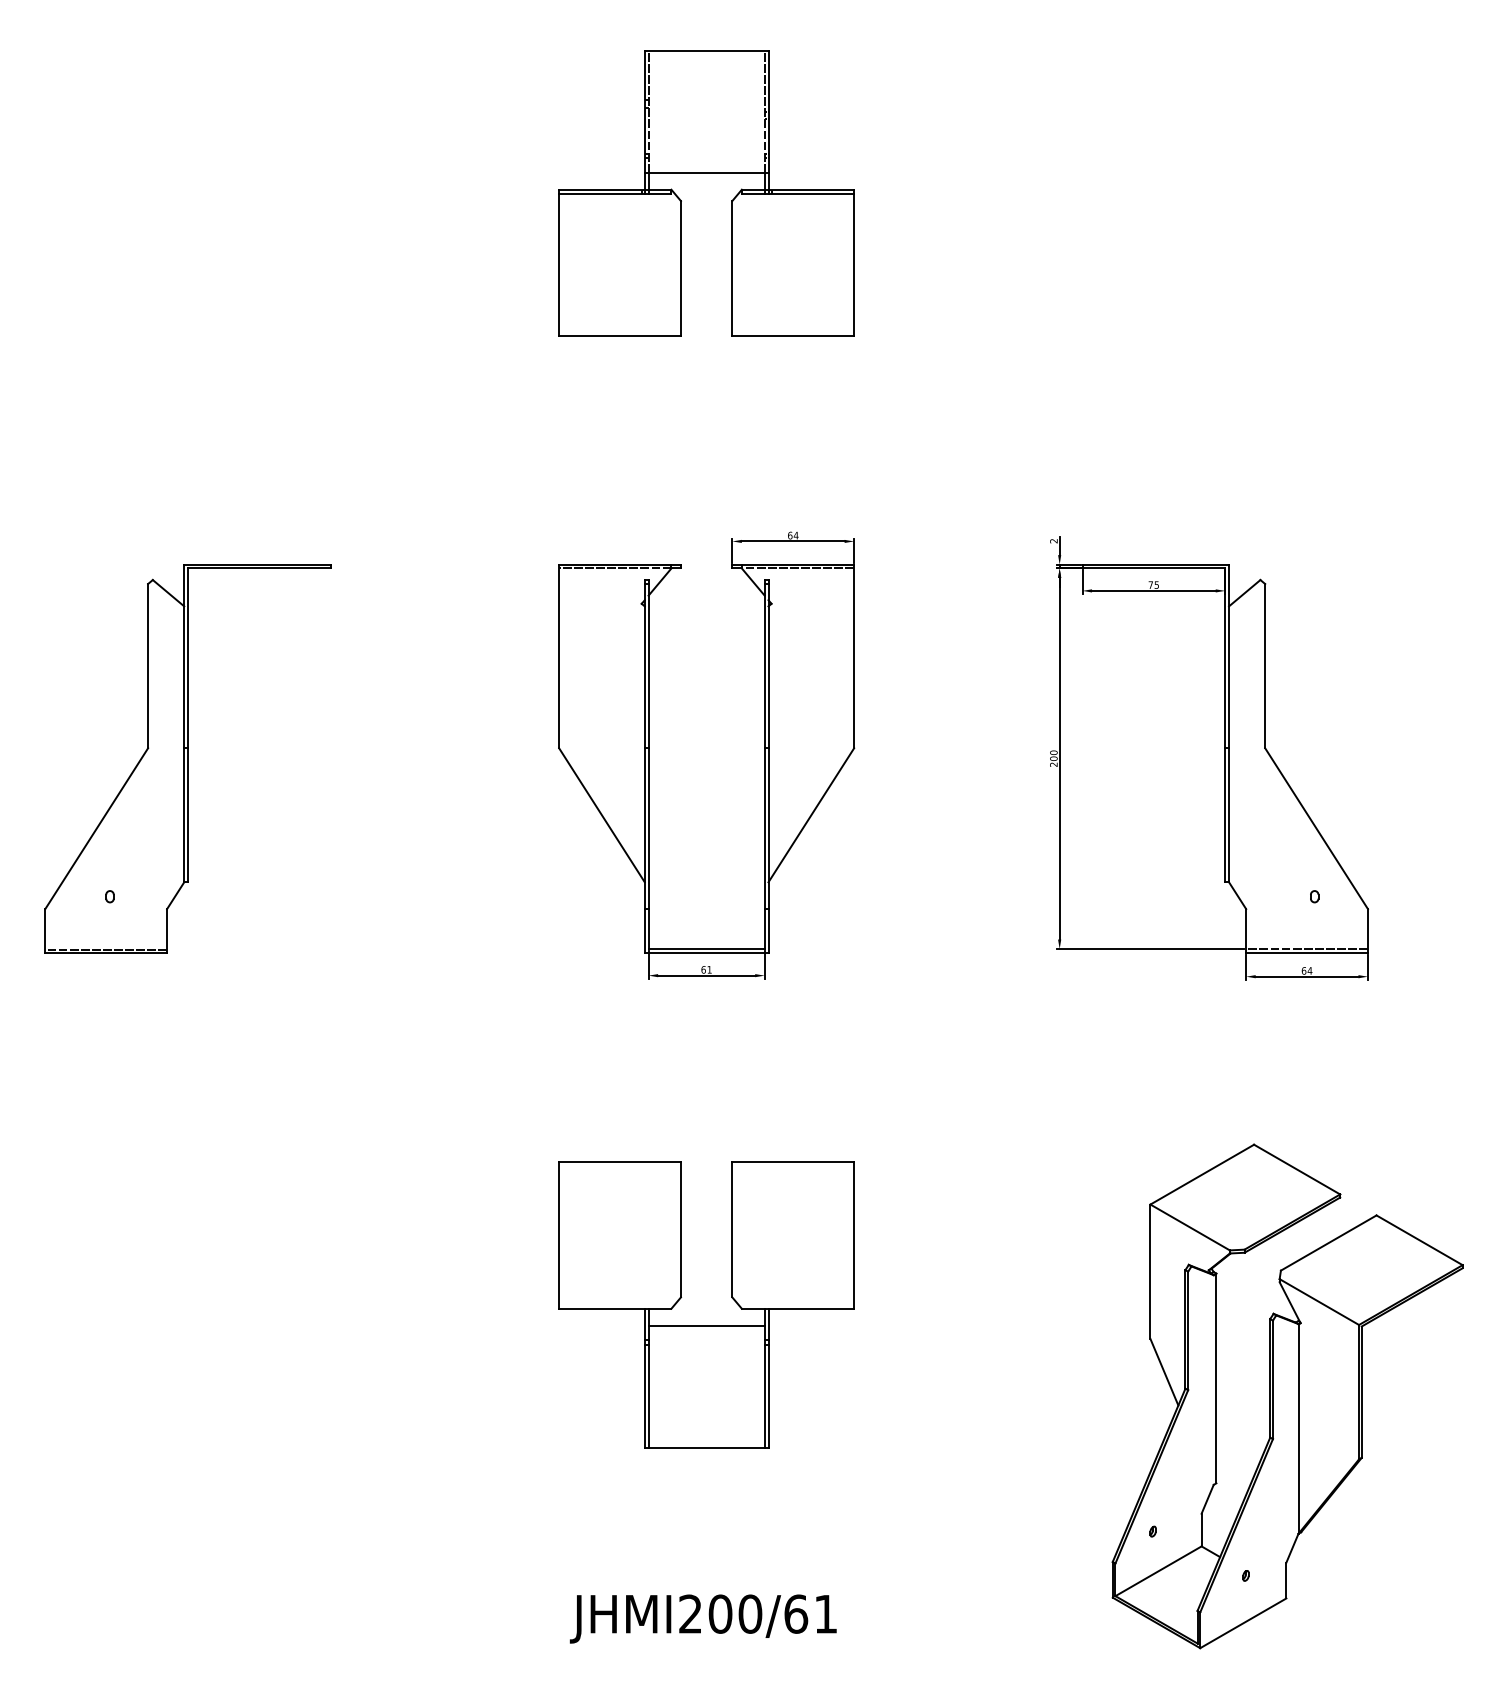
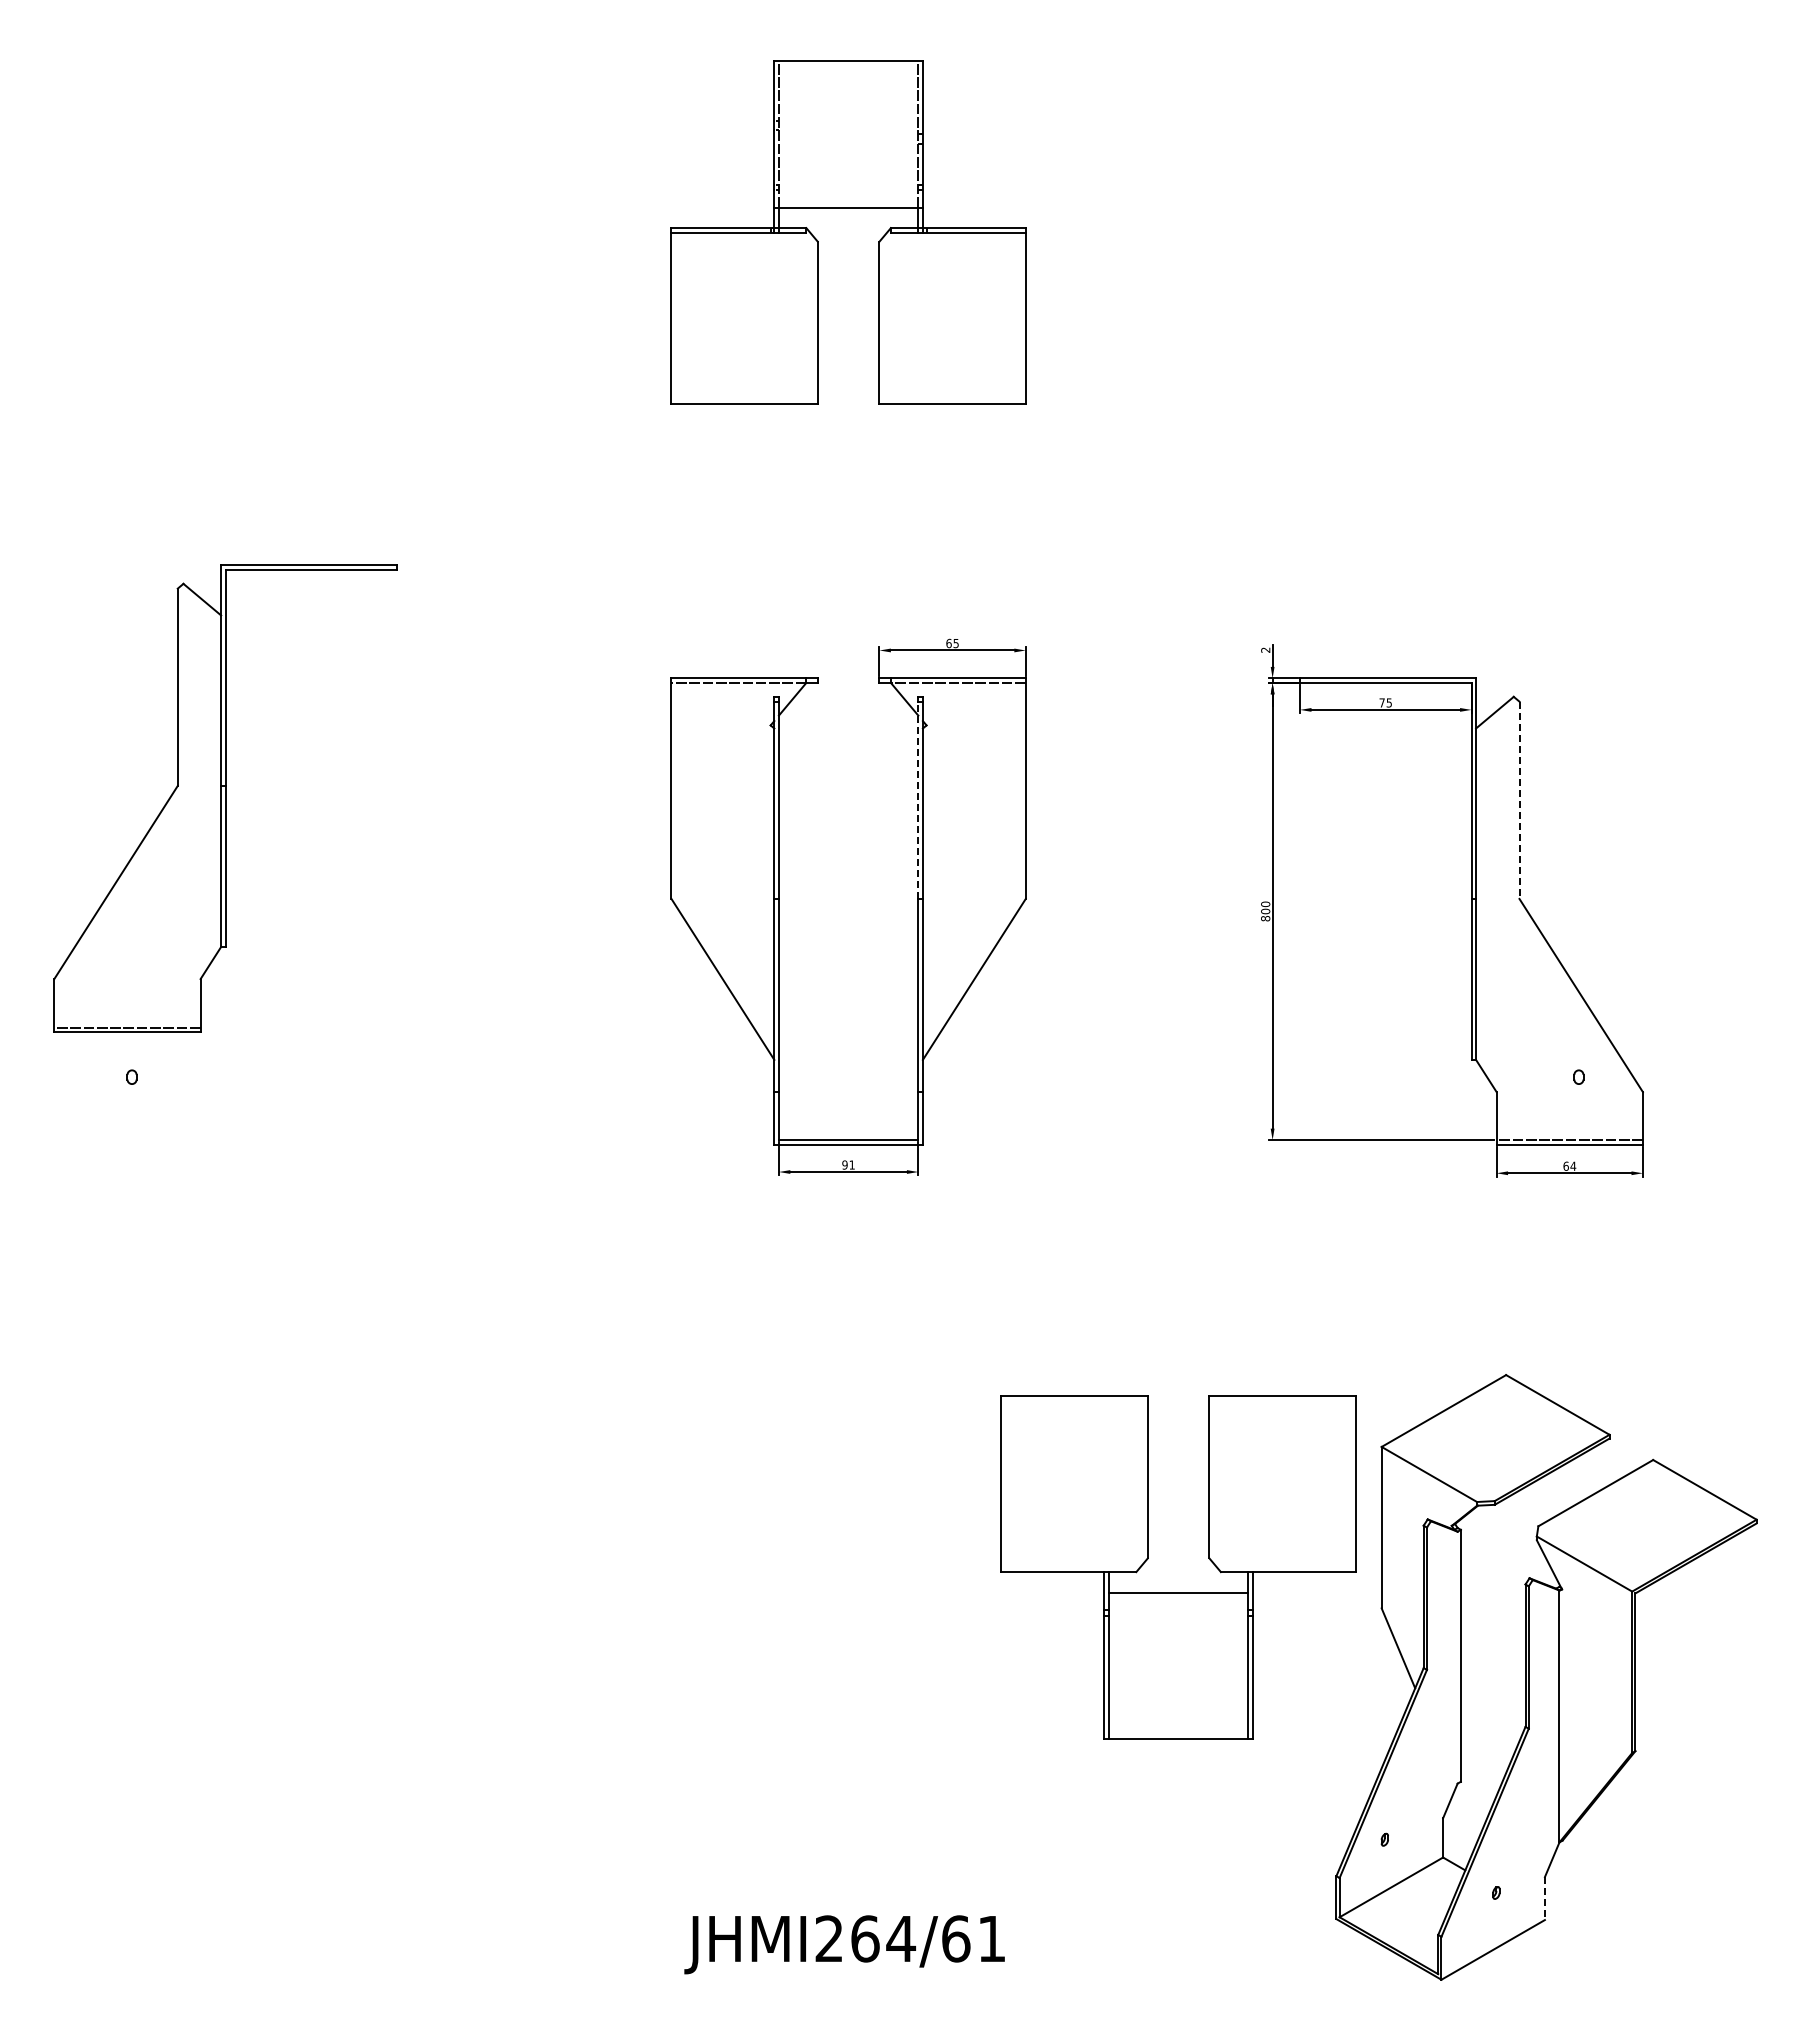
text: (796, 535) -> (956, 643), 64 -> 65
line: (764, 666) -> (918, 800), solid -> dashed
line: (1265, 666) -> (1519, 800), solid -> dashed
part: (187, 758) -> (225, 798), moved
text: (1053, 764) -> (1265, 918), 200 -> 800
text: (703, 969) -> (844, 1164), 61 -> 91
part: (706, 1325) -> (1178, 1592), moved
line: (1286, 1581) -> (1544, 1899), solid -> dashed
text: (735, 1613) -> (883, 1938), JHMI200/61 -> JHMI264/61

